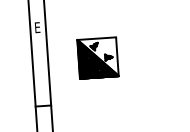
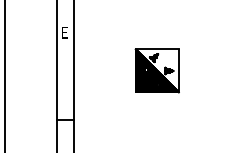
part: (97, 57) -> (156, 70), moved

